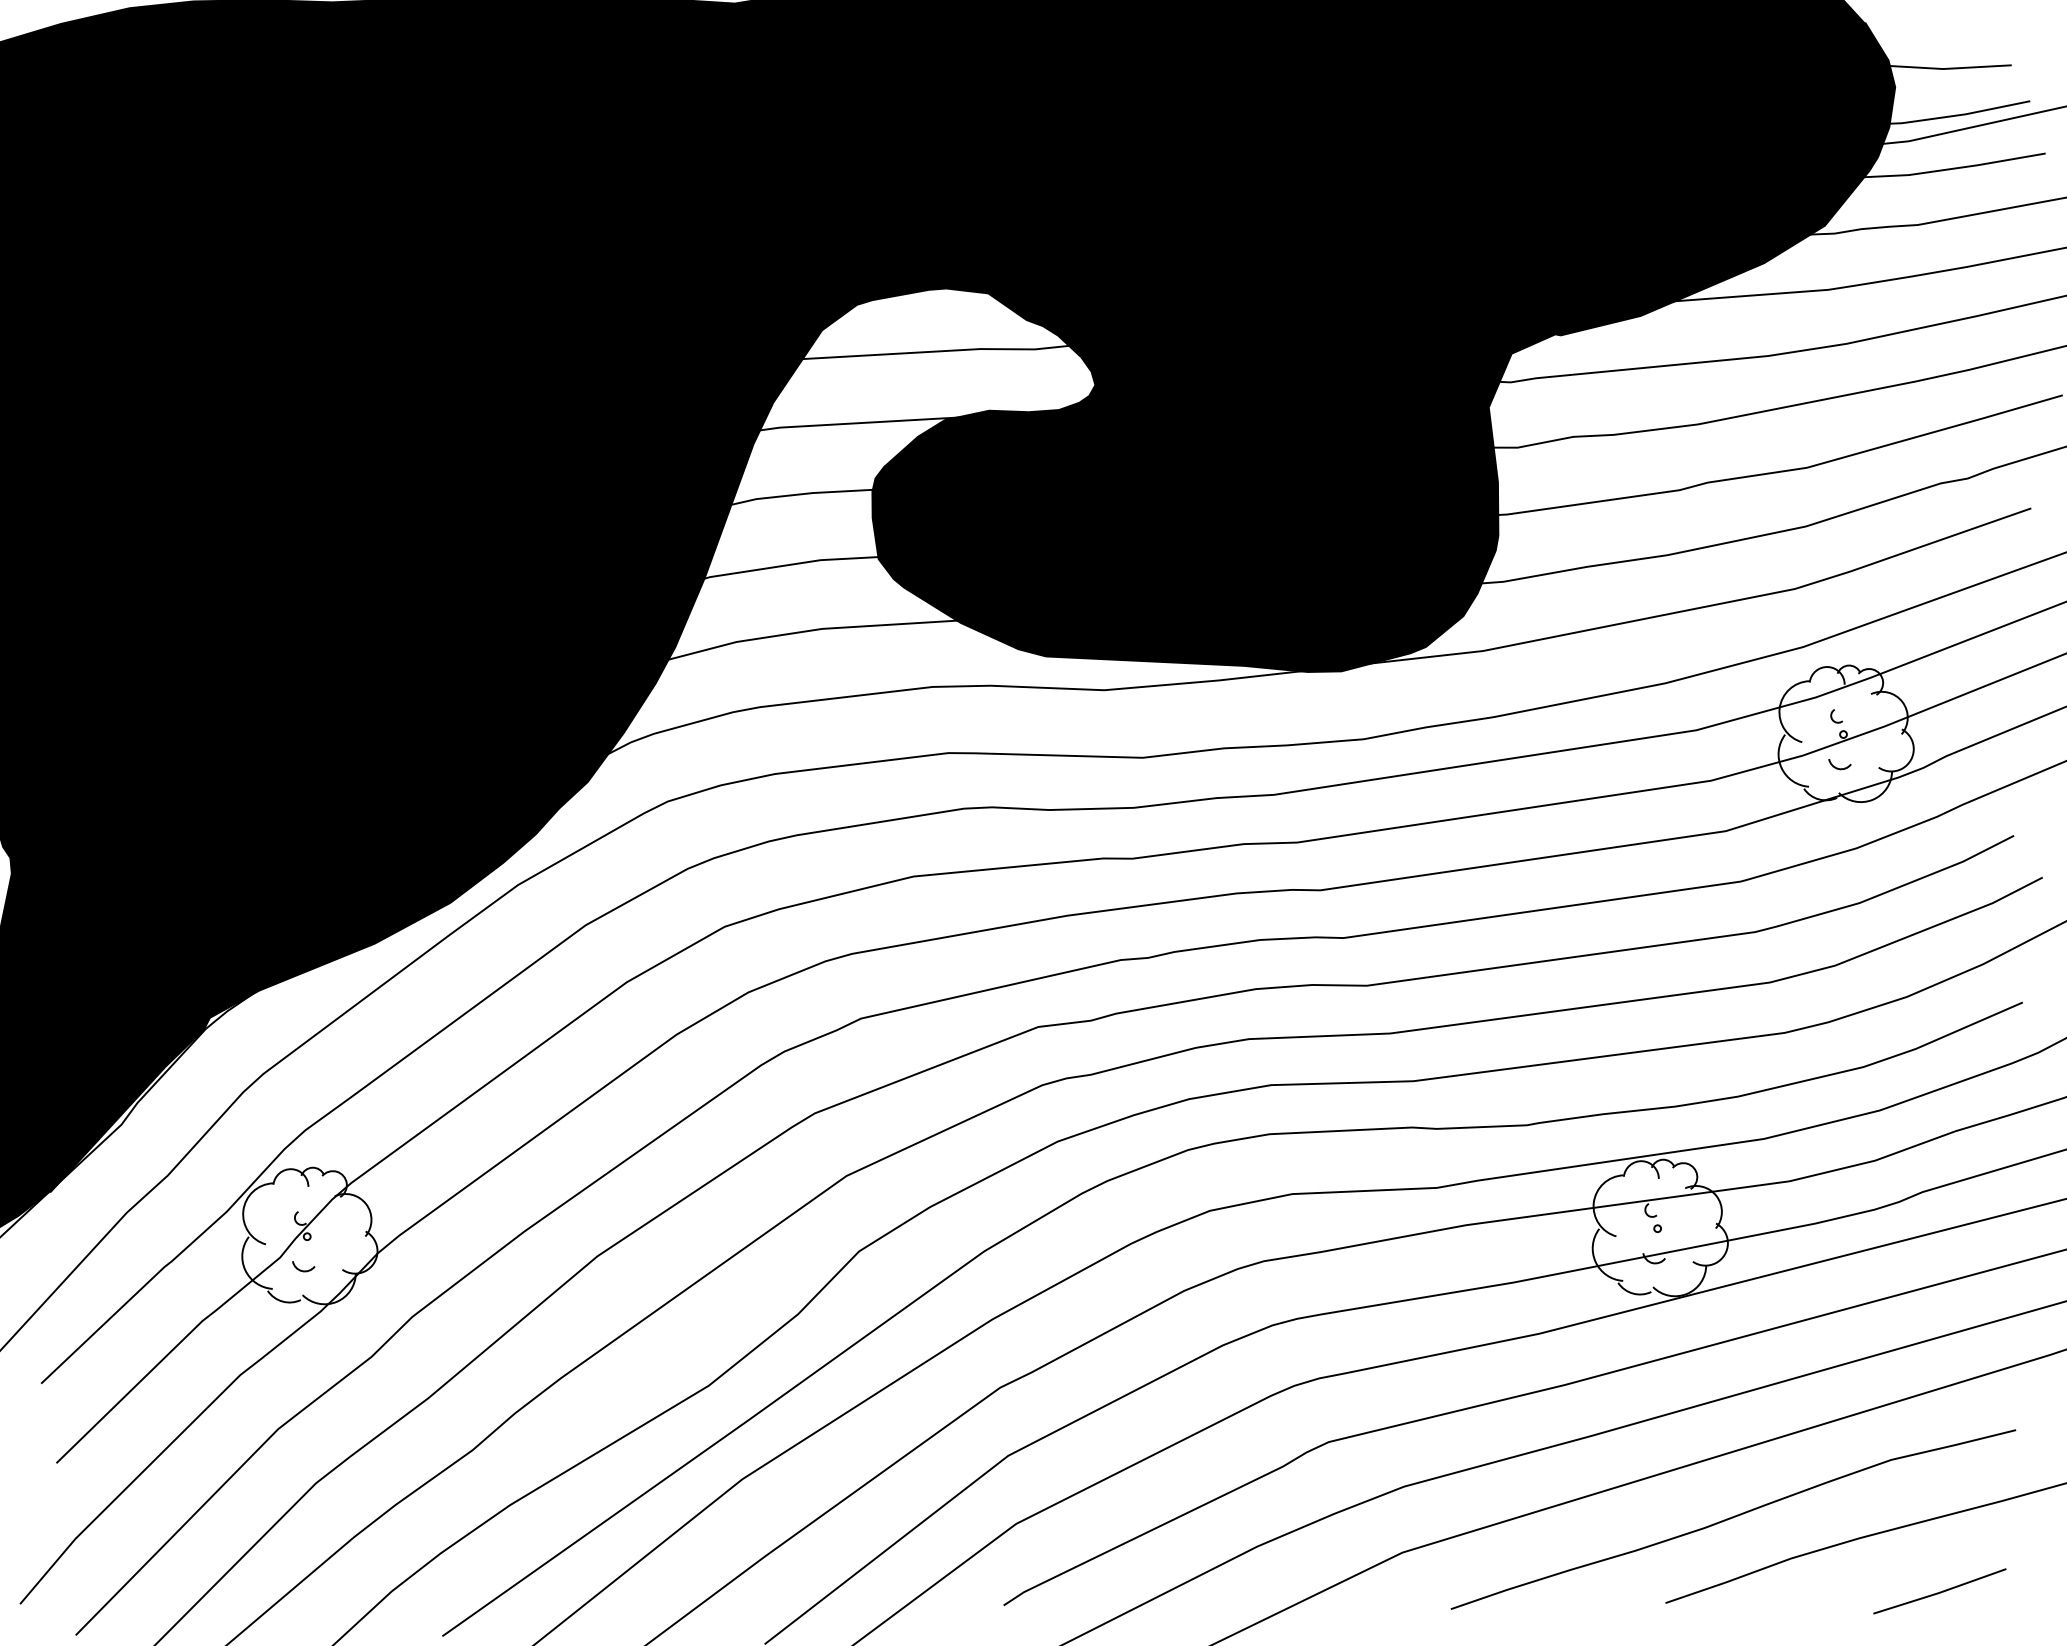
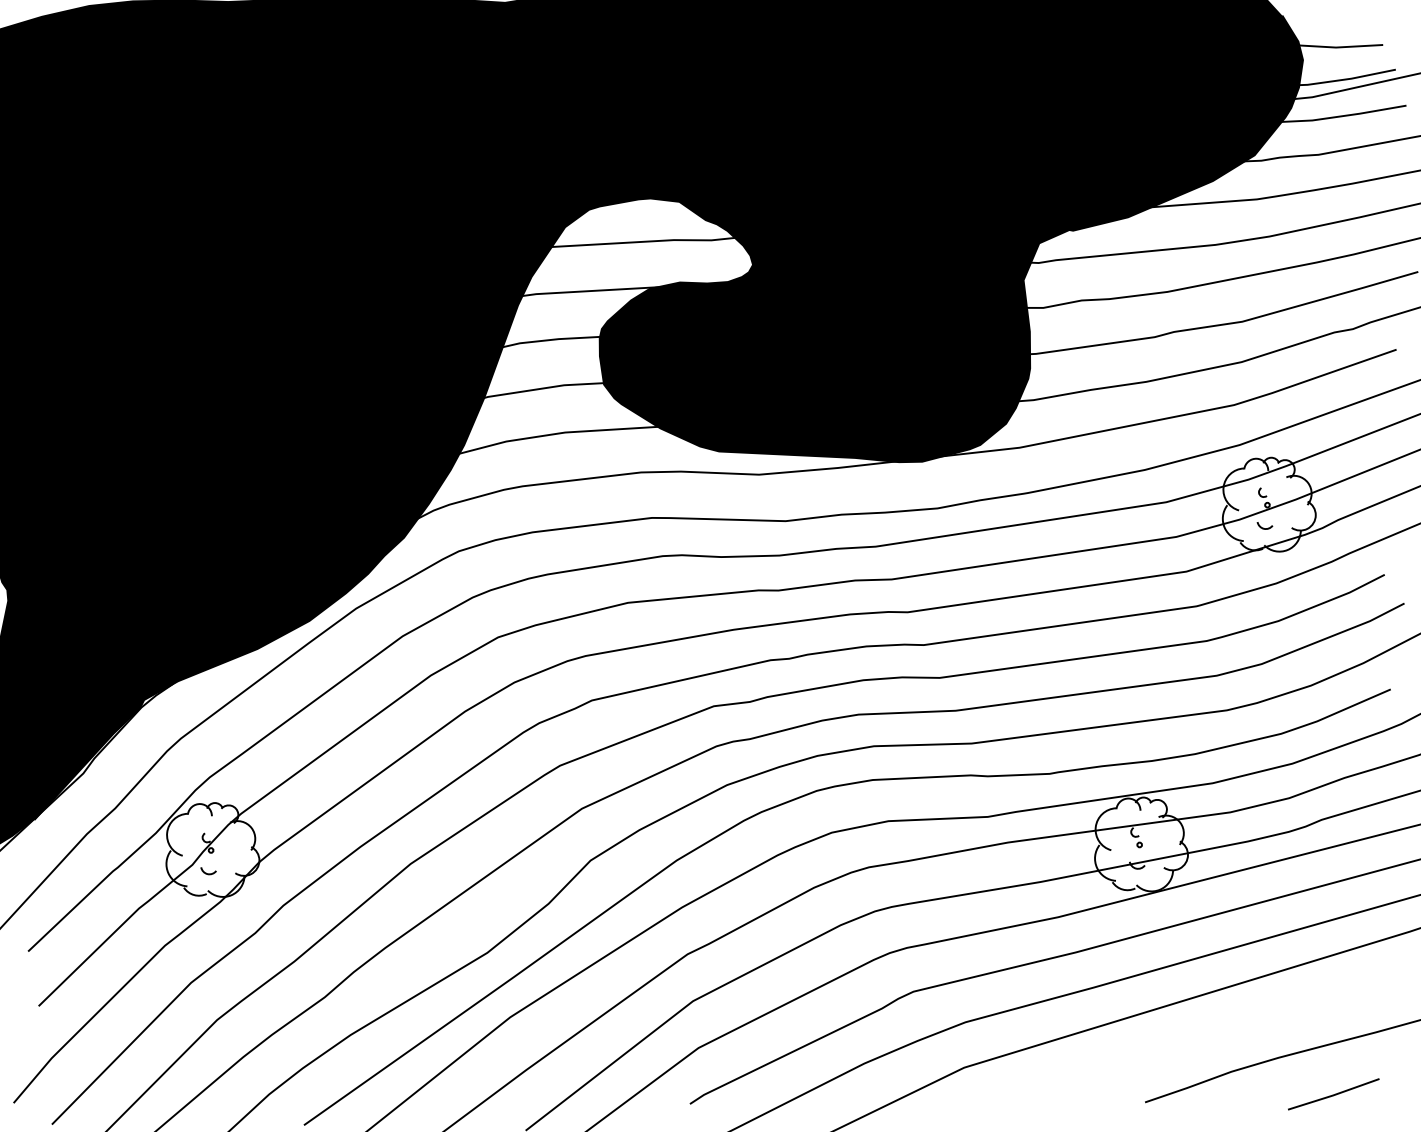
curve: (1733, 1518) -> (1191, 1044), removed

